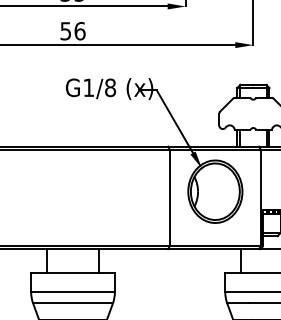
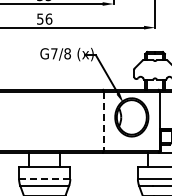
text: (89, 87) -> (54, 53), G1/8 -> G7/8
line: (169, 198) -> (103, 121), solid -> dashed
line: (72, 293) -> (44, 179), solid -> dashed

